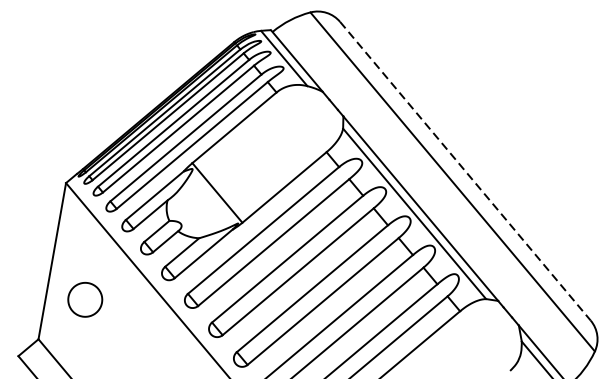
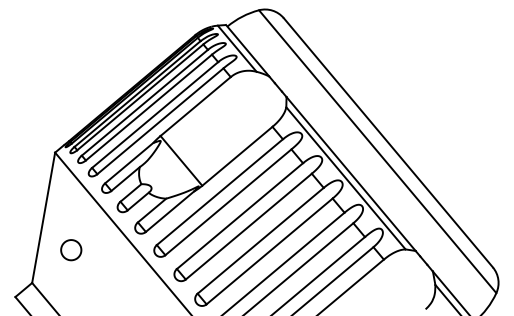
line: (465, 170) -> (388, 142), dashed -> solid
part: (85, 300) -> (71, 250), size x0.71

